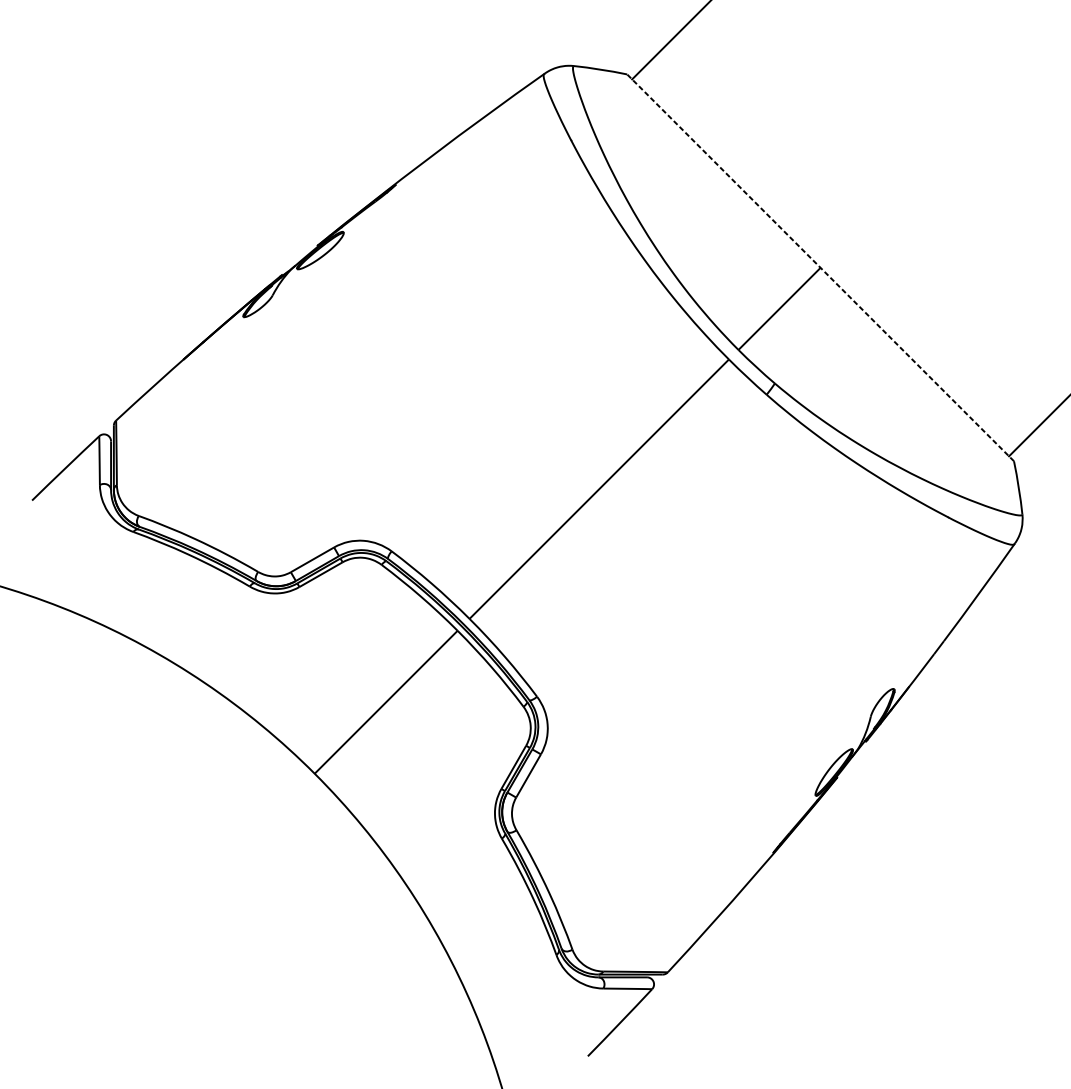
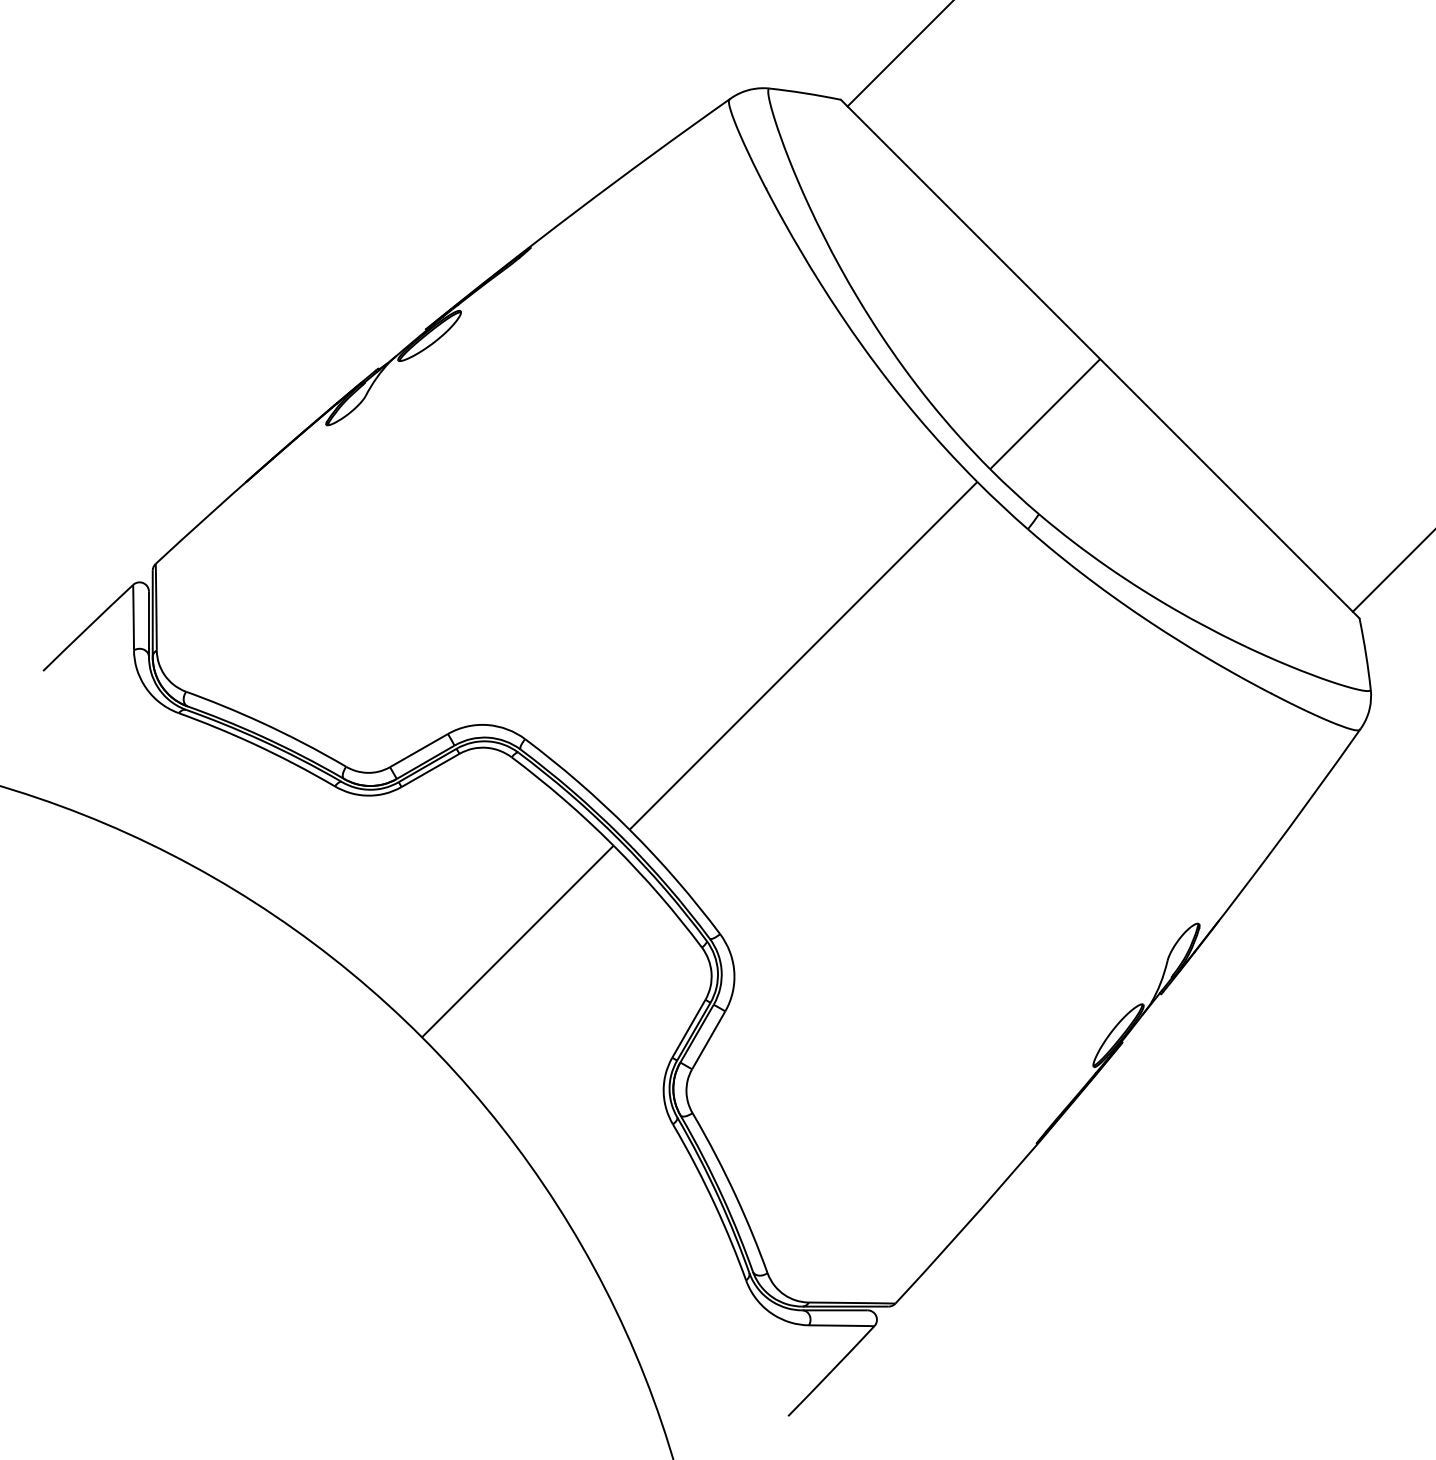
line: (820, 268) -> (1100, 359), dashed -> solid

